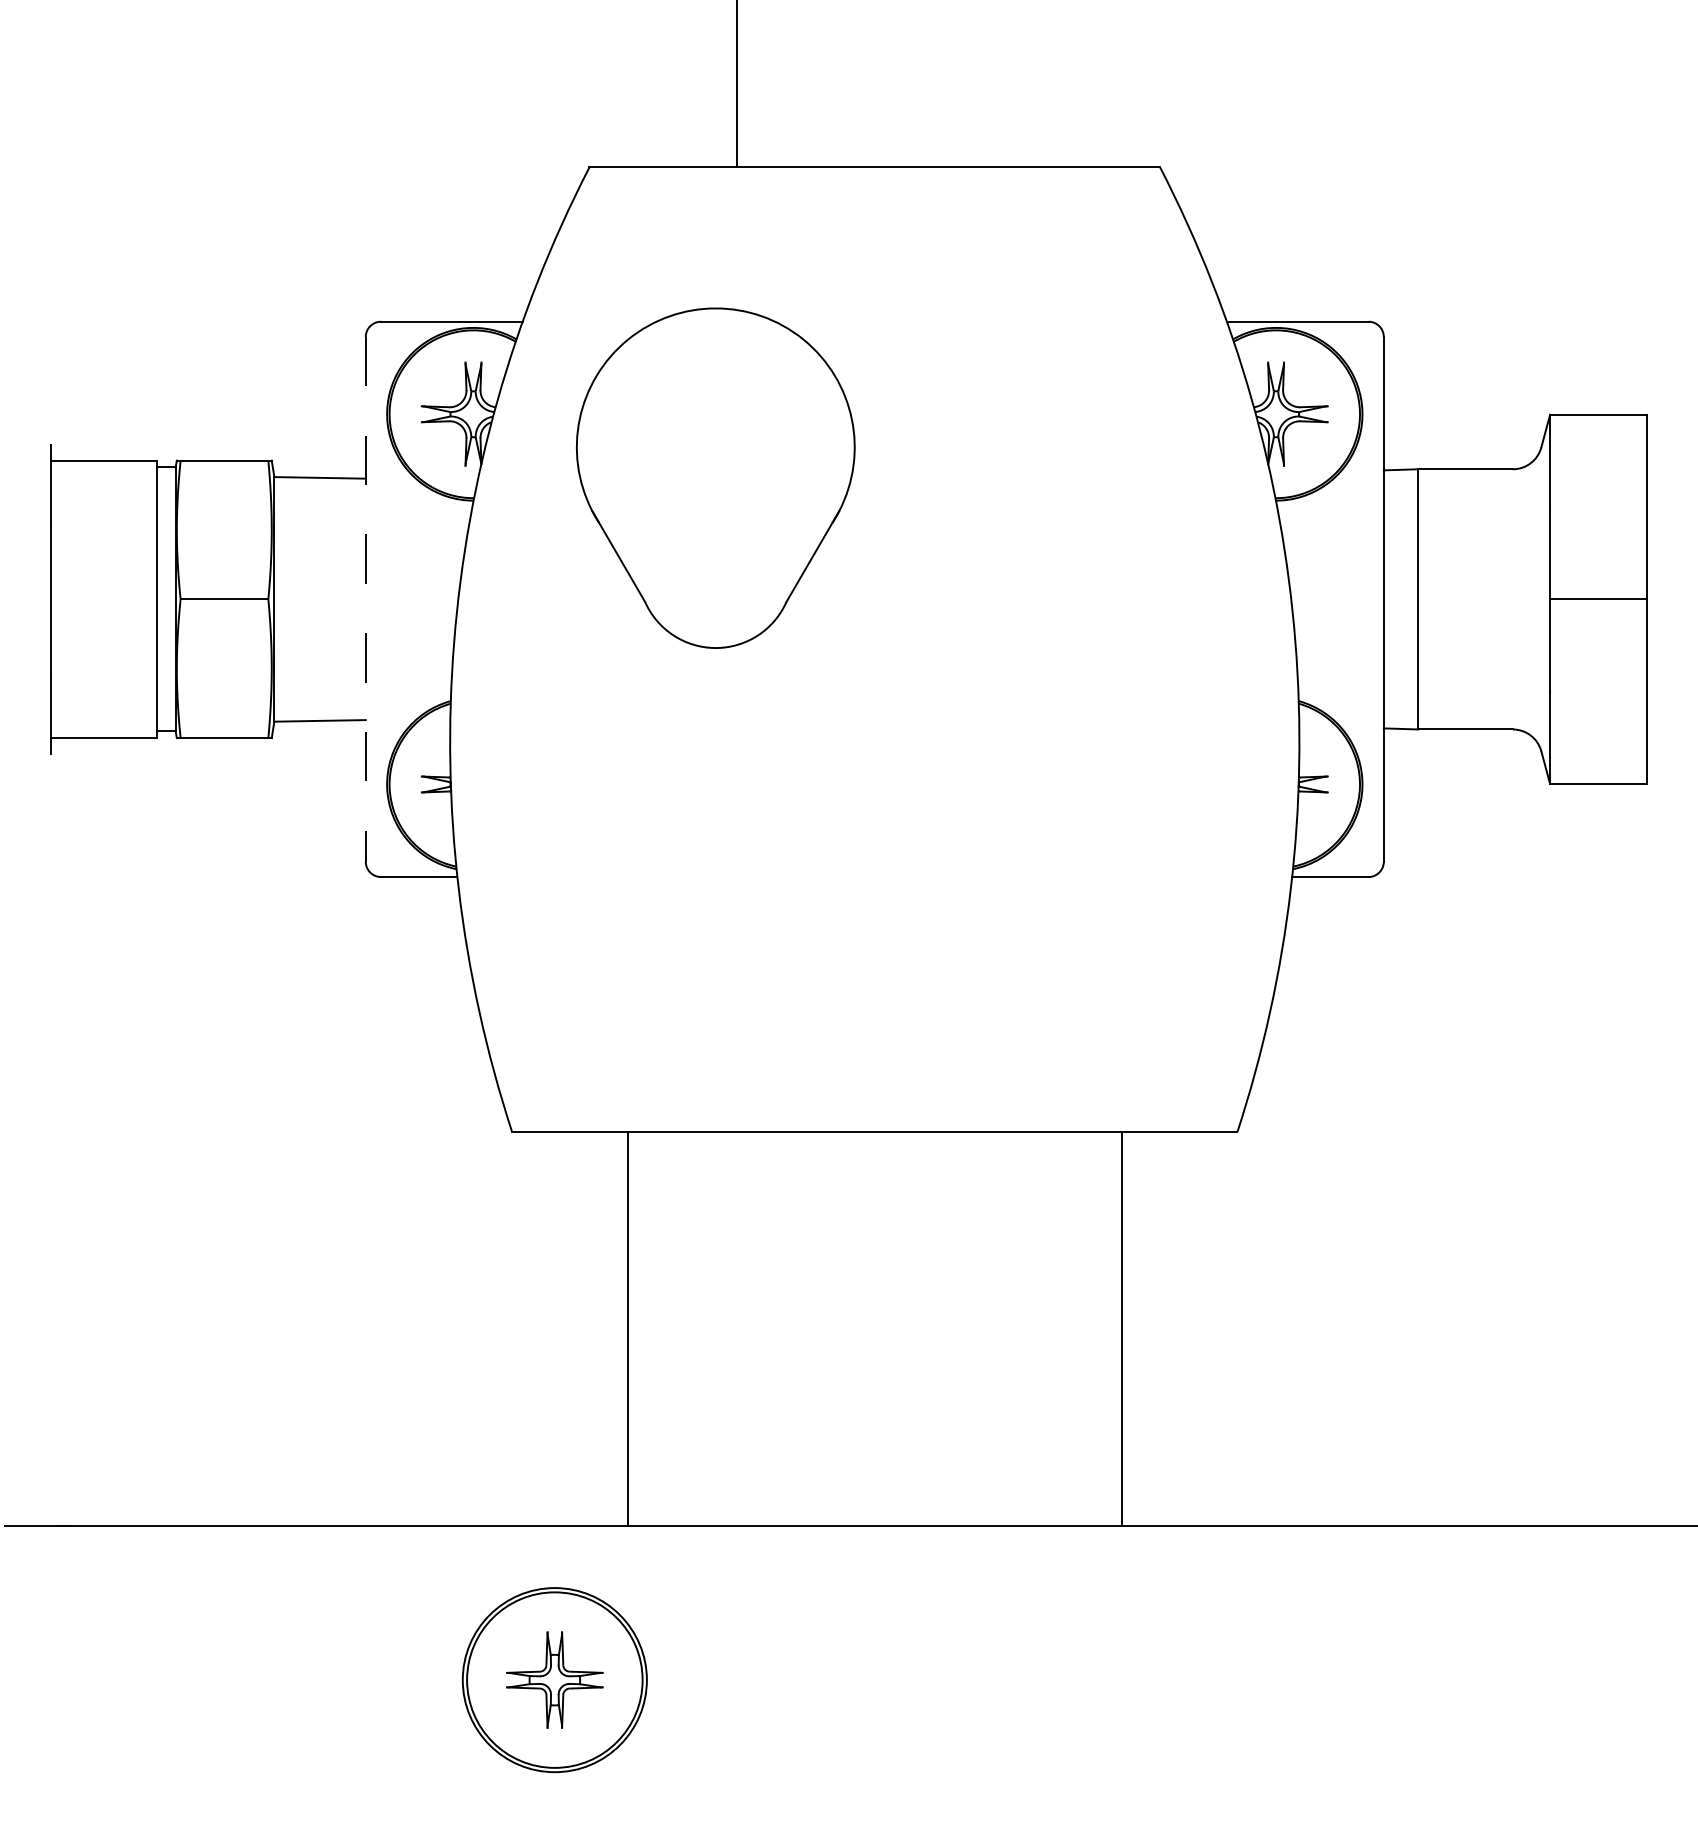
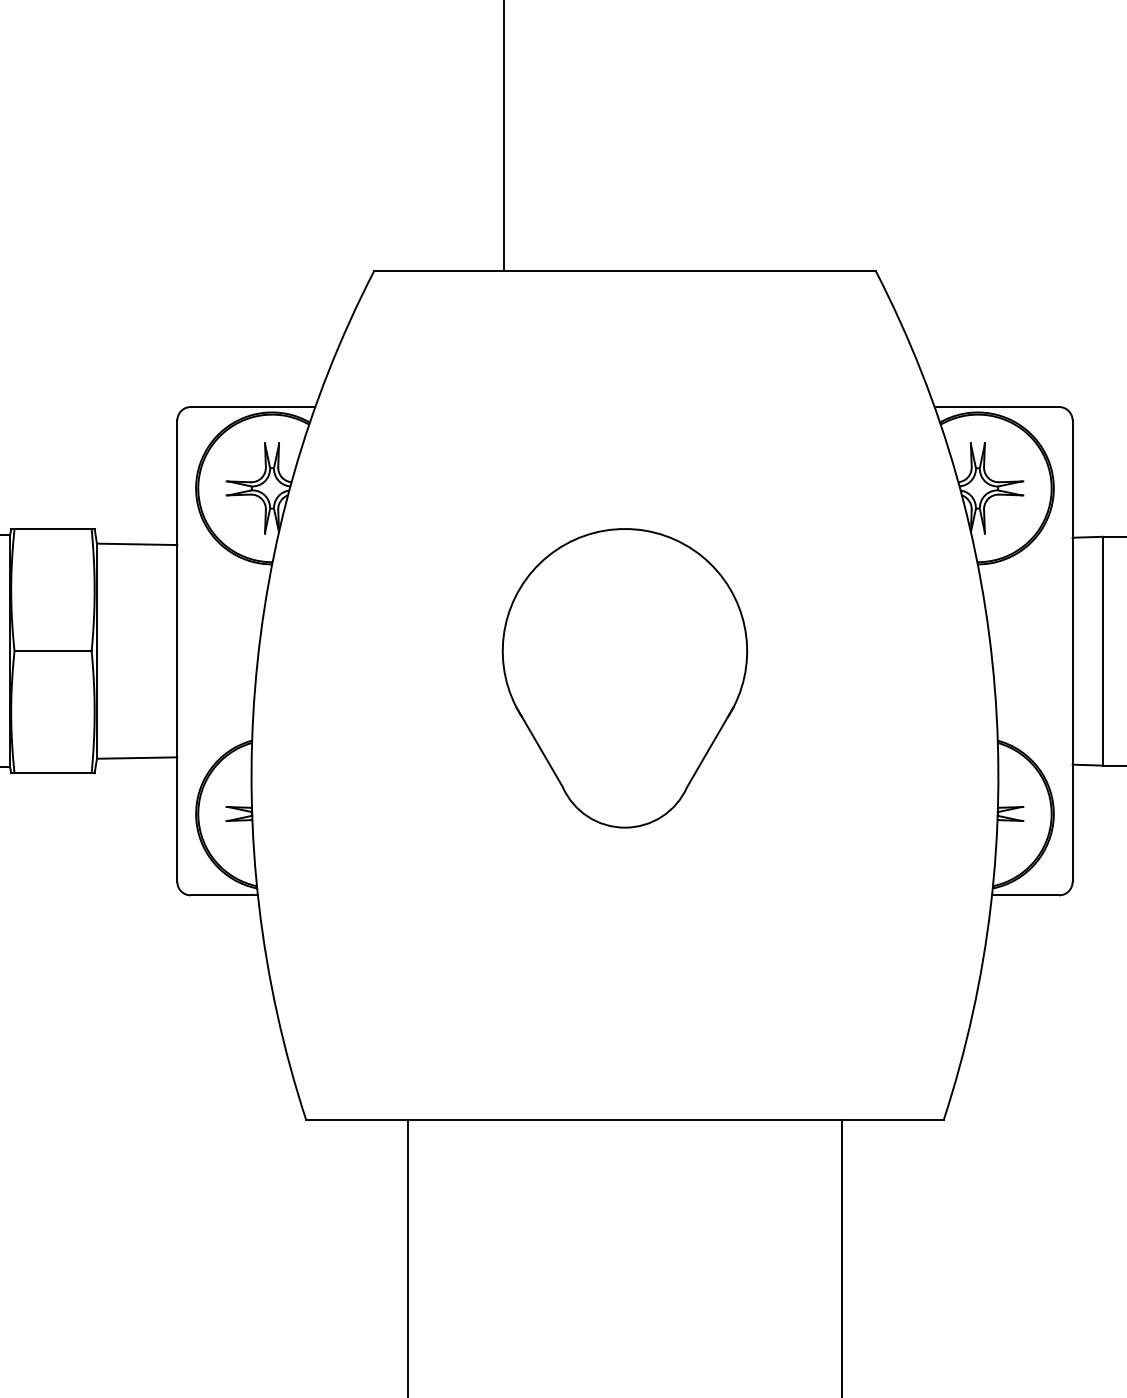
part: (715, 477) -> (624, 677), moved
line: (365, 599) -> (177, 651), dashed -> solid

